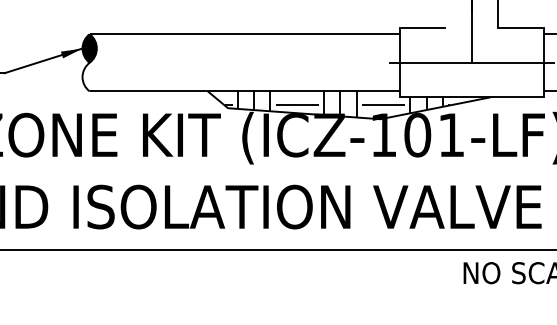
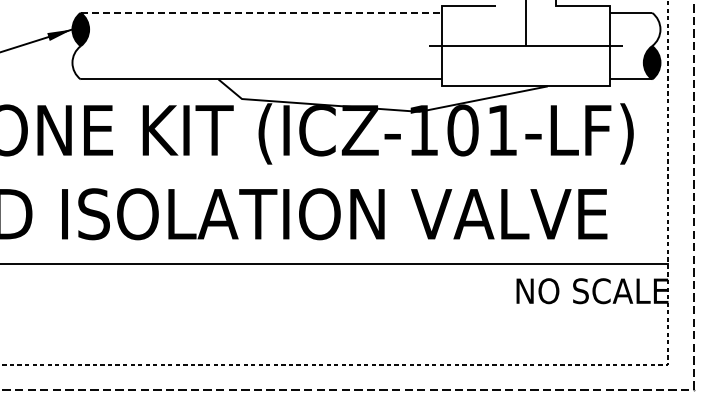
line: (244, 33) -> (261, 12), solid -> dashed
hatch: (337, 104) -> (369, 94), removed

